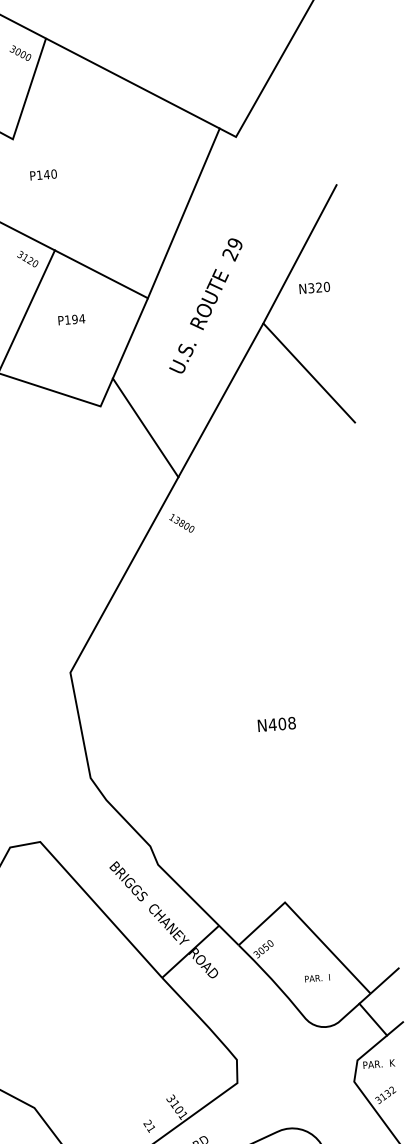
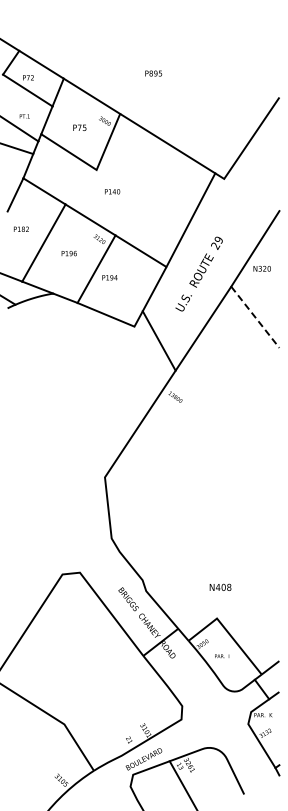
text: (70, 319) -> (109, 277), moved
line: (309, 373) -> (255, 317), solid -> dashed
text: (276, 722) -> (220, 586), moved
text: (318, 976) -> (222, 655), moved

